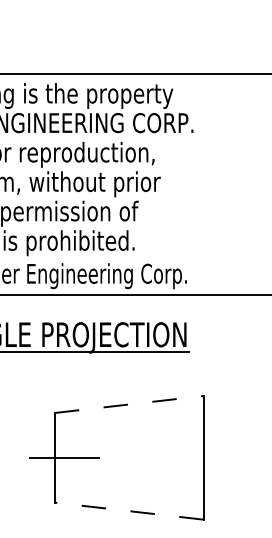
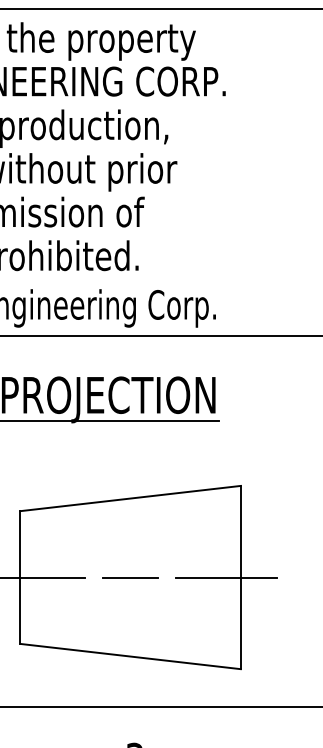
line: (129, 404) -> (131, 498), dashed -> solid
line: (128, 457) -> (129, 577), added
line: (193, 457) -> (225, 577), added
line: (129, 511) -> (131, 657), dashed -> solid

